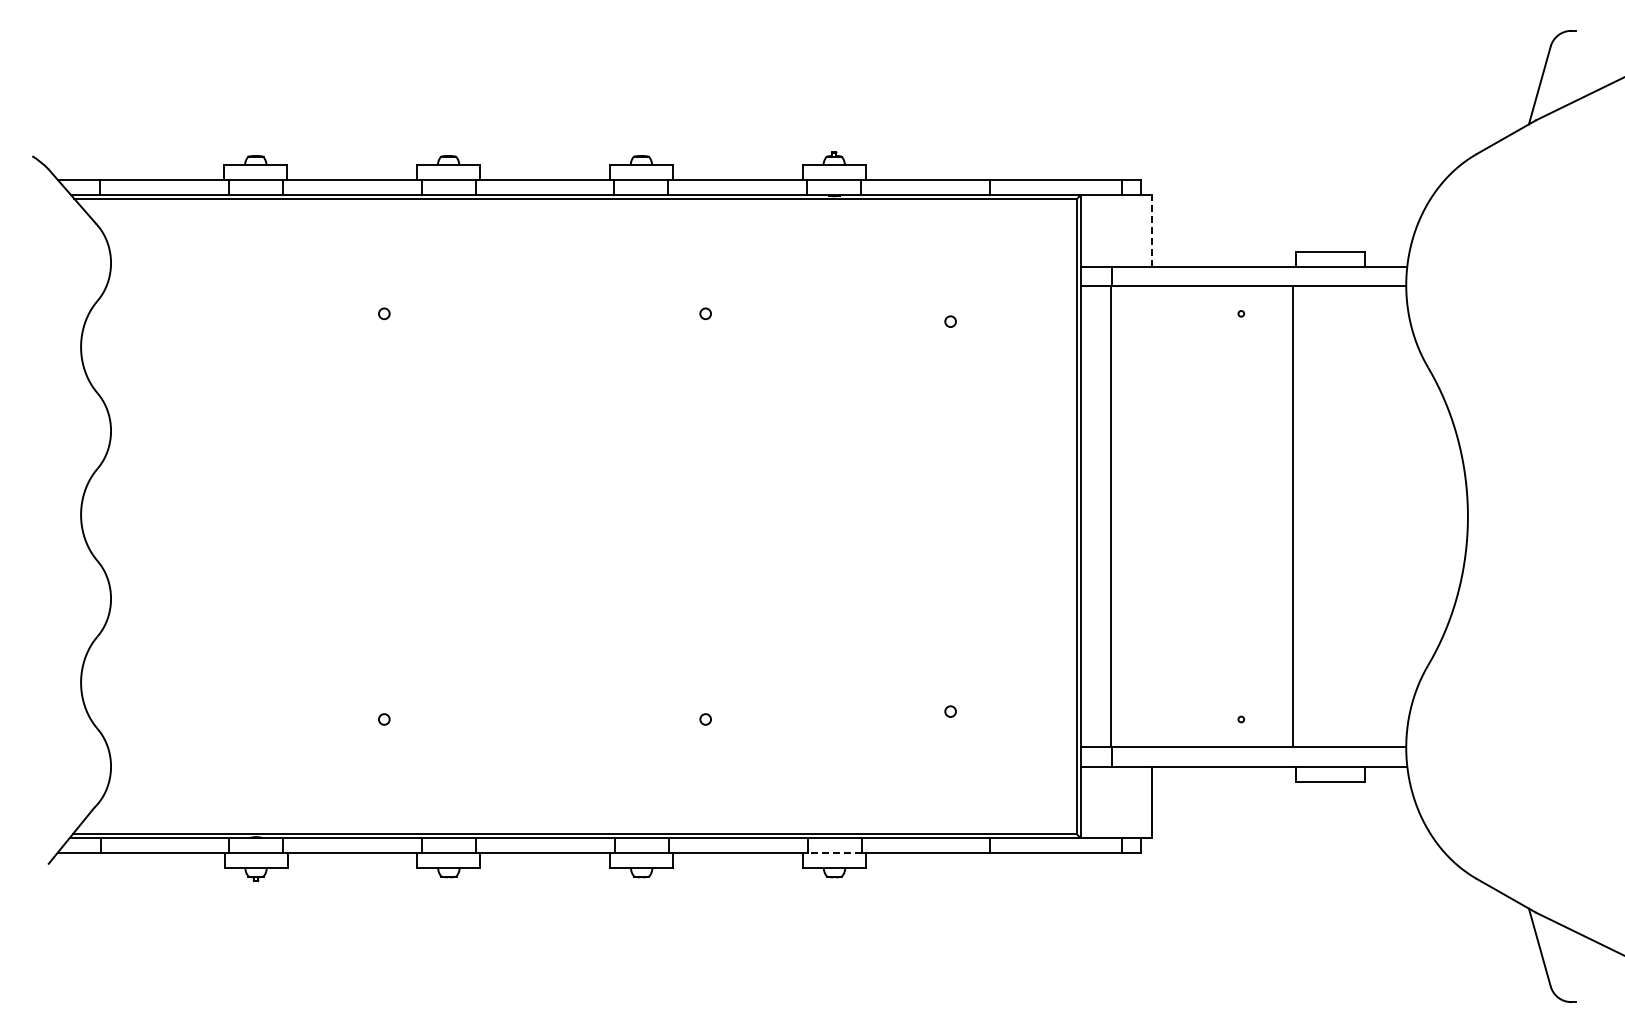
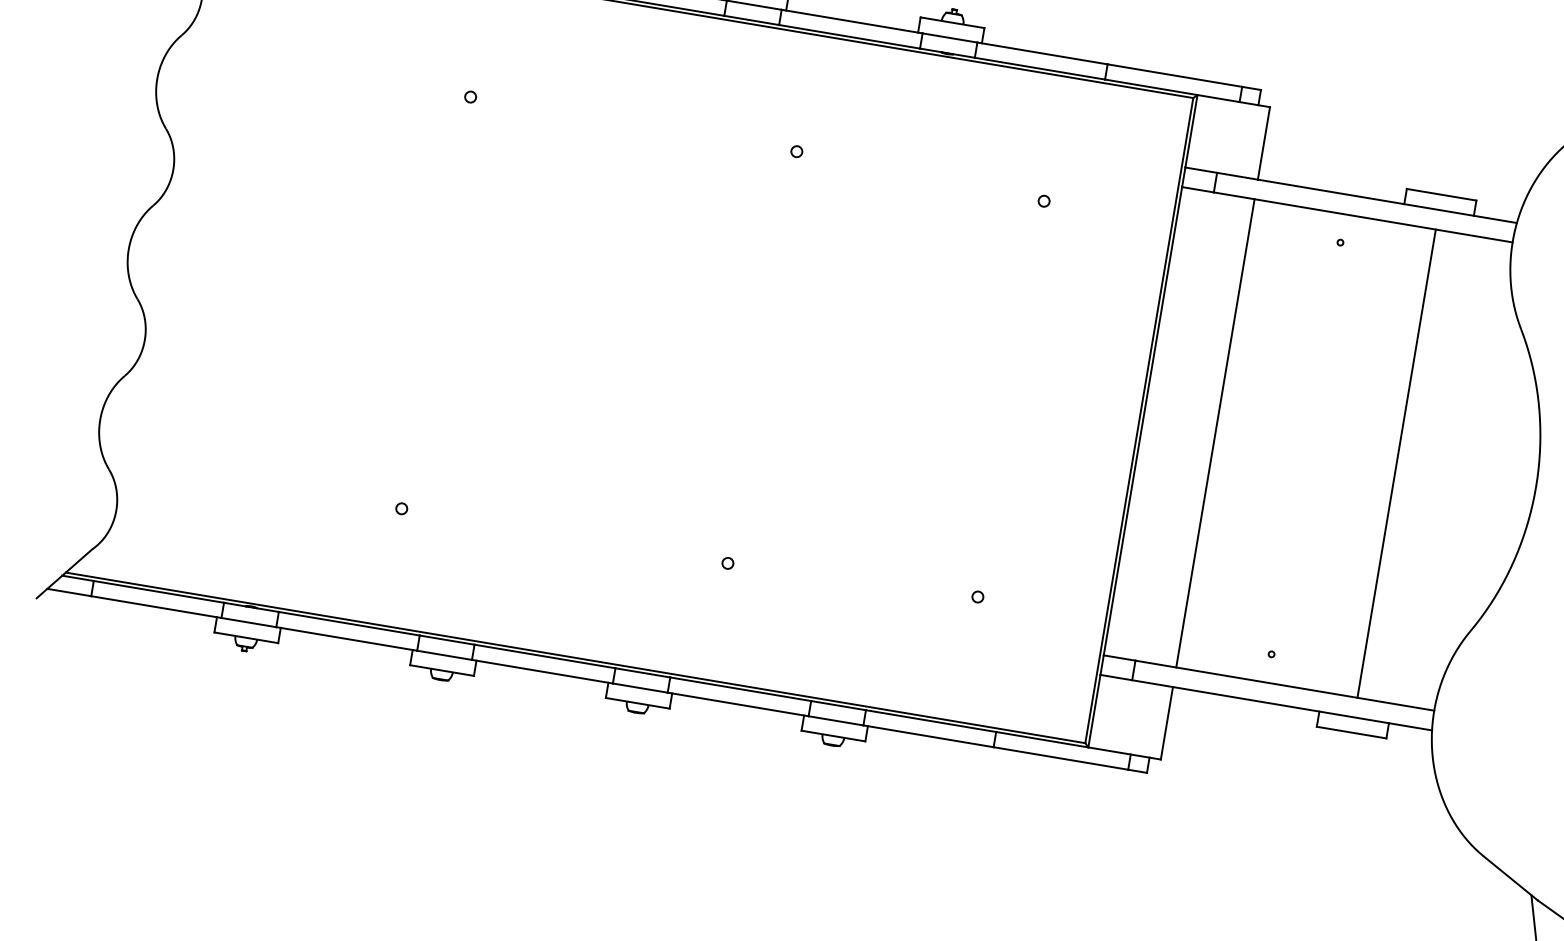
line: (1152, 231) -> (1264, 144), dashed -> solid
line: (1111, 516) -> (1215, 433), moved
line: (1292, 516) -> (1396, 463), moved
line: (834, 853) -> (835, 721), dashed -> solid

